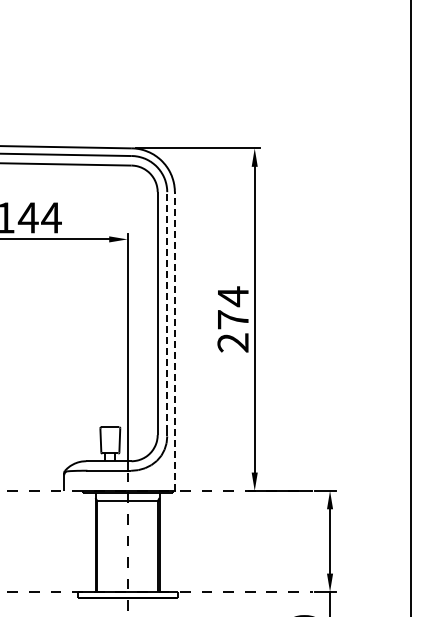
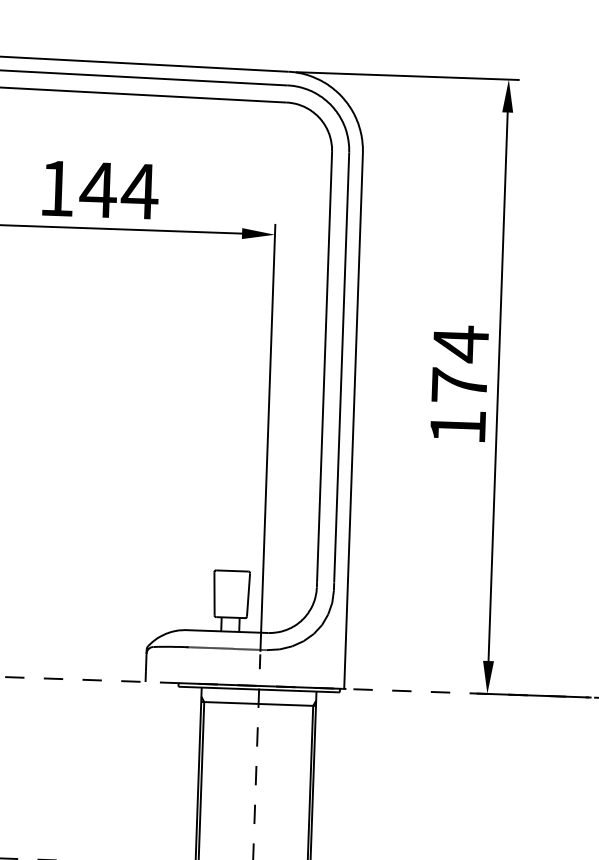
line: (167, 312) -> (342, 368), dashed -> solid
line: (174, 341) -> (352, 420), dashed -> solid
text: (232, 342) -> (456, 426), 274 -> 174

